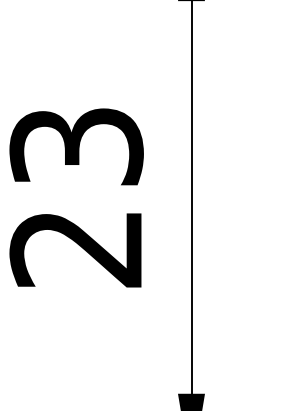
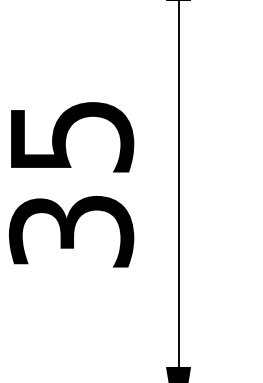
text: (76, 197) -> (71, 184), 23 -> 35

